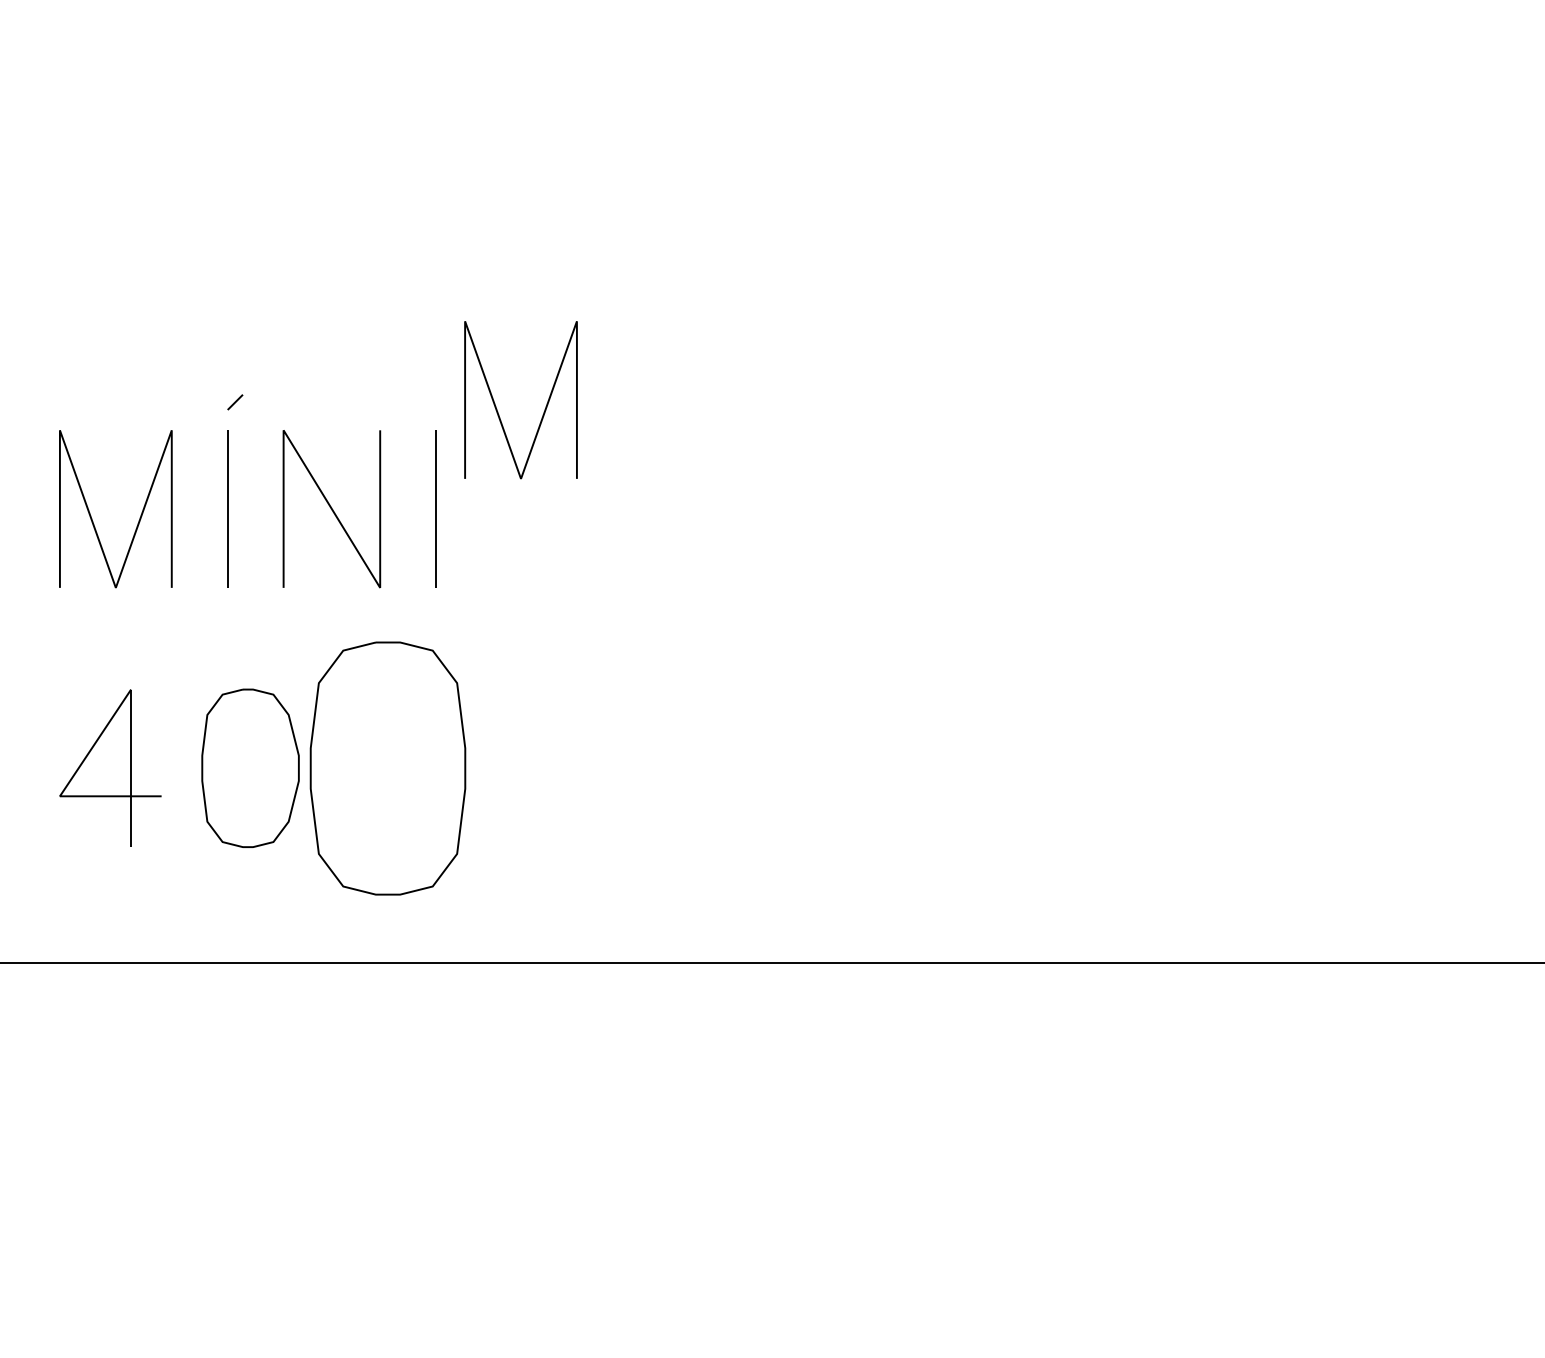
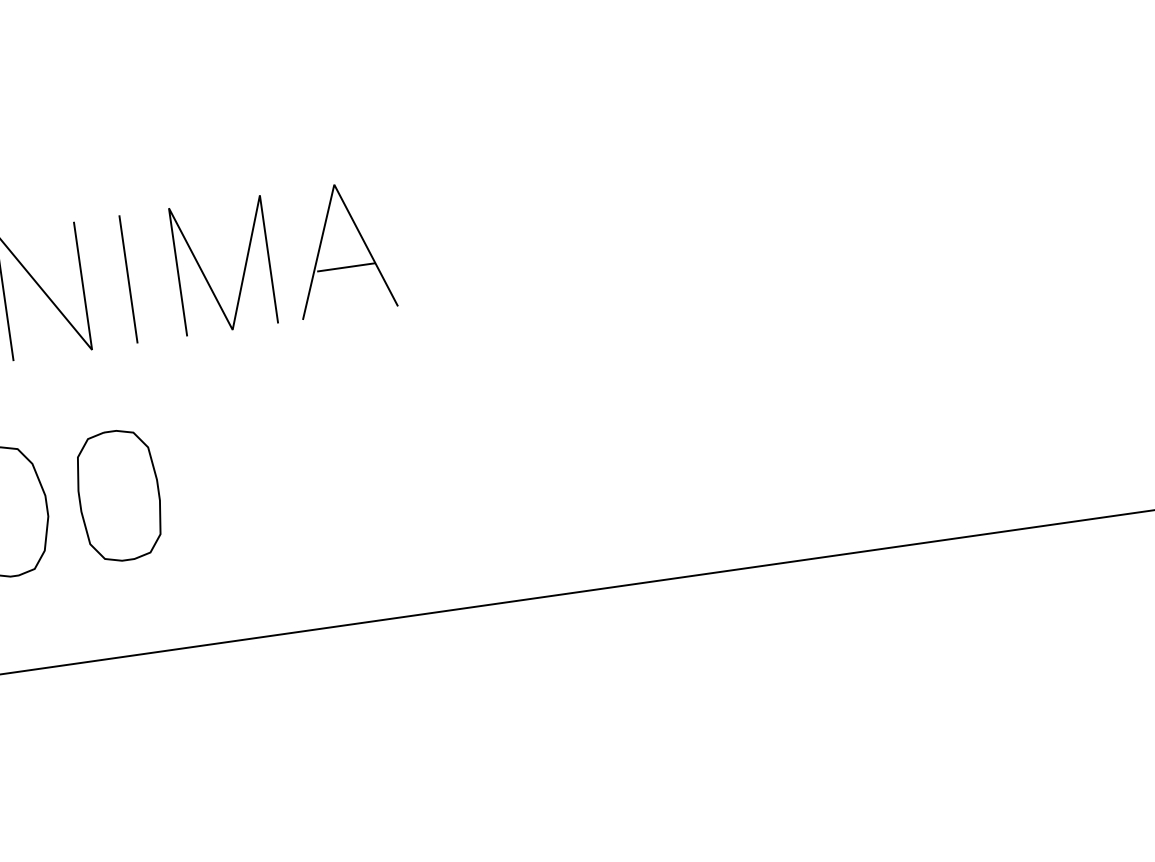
line: (498, 411) -> (206, 277), moved
part: (697, 531) -> (343, 267), added
part: (387, 767) -> (118, 495), size x0.62

